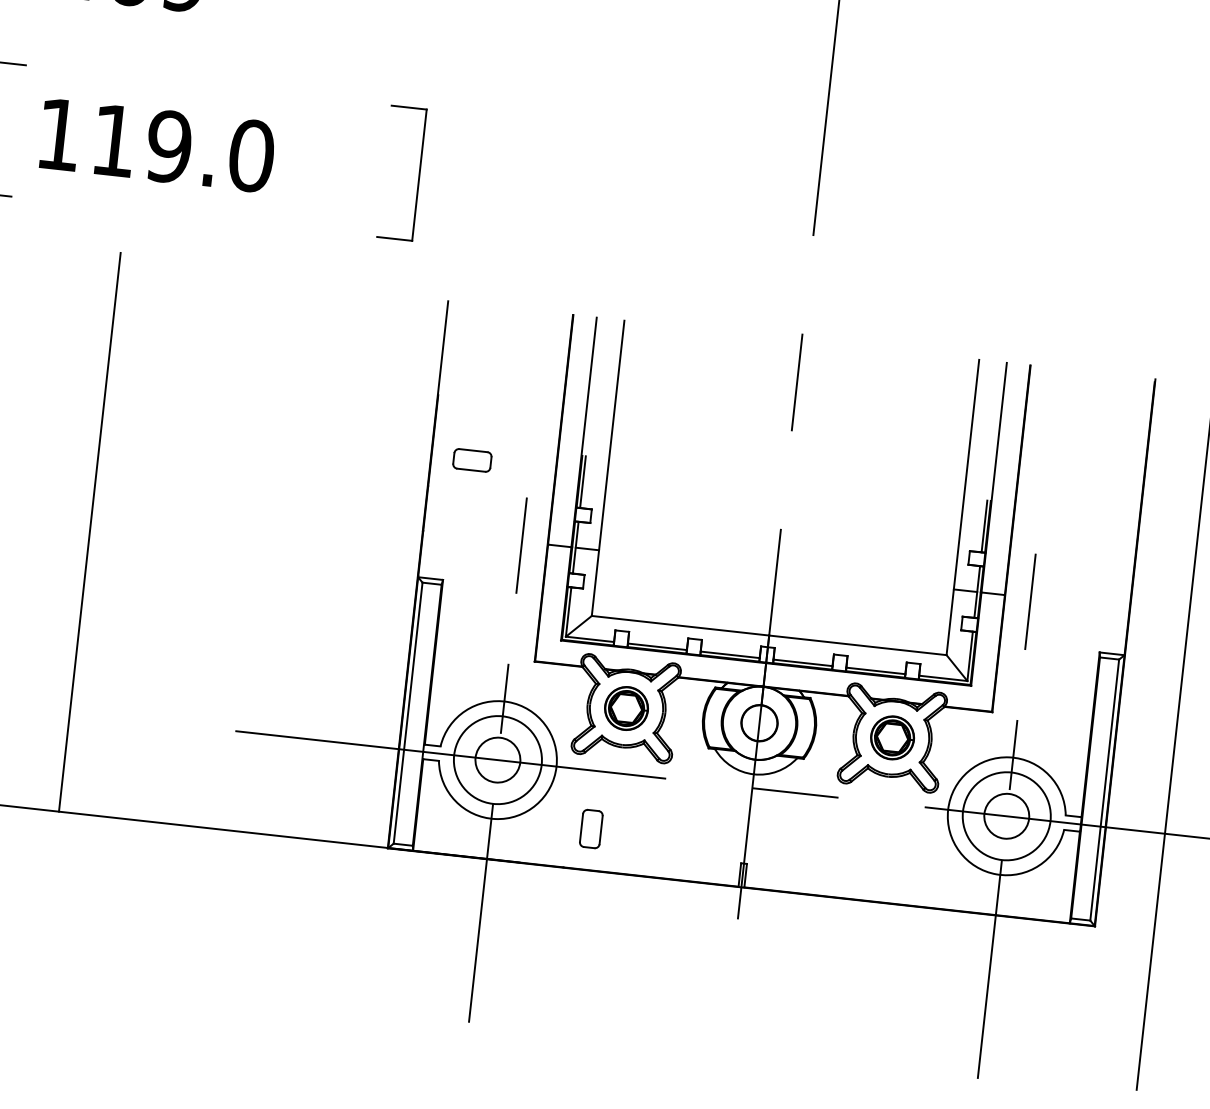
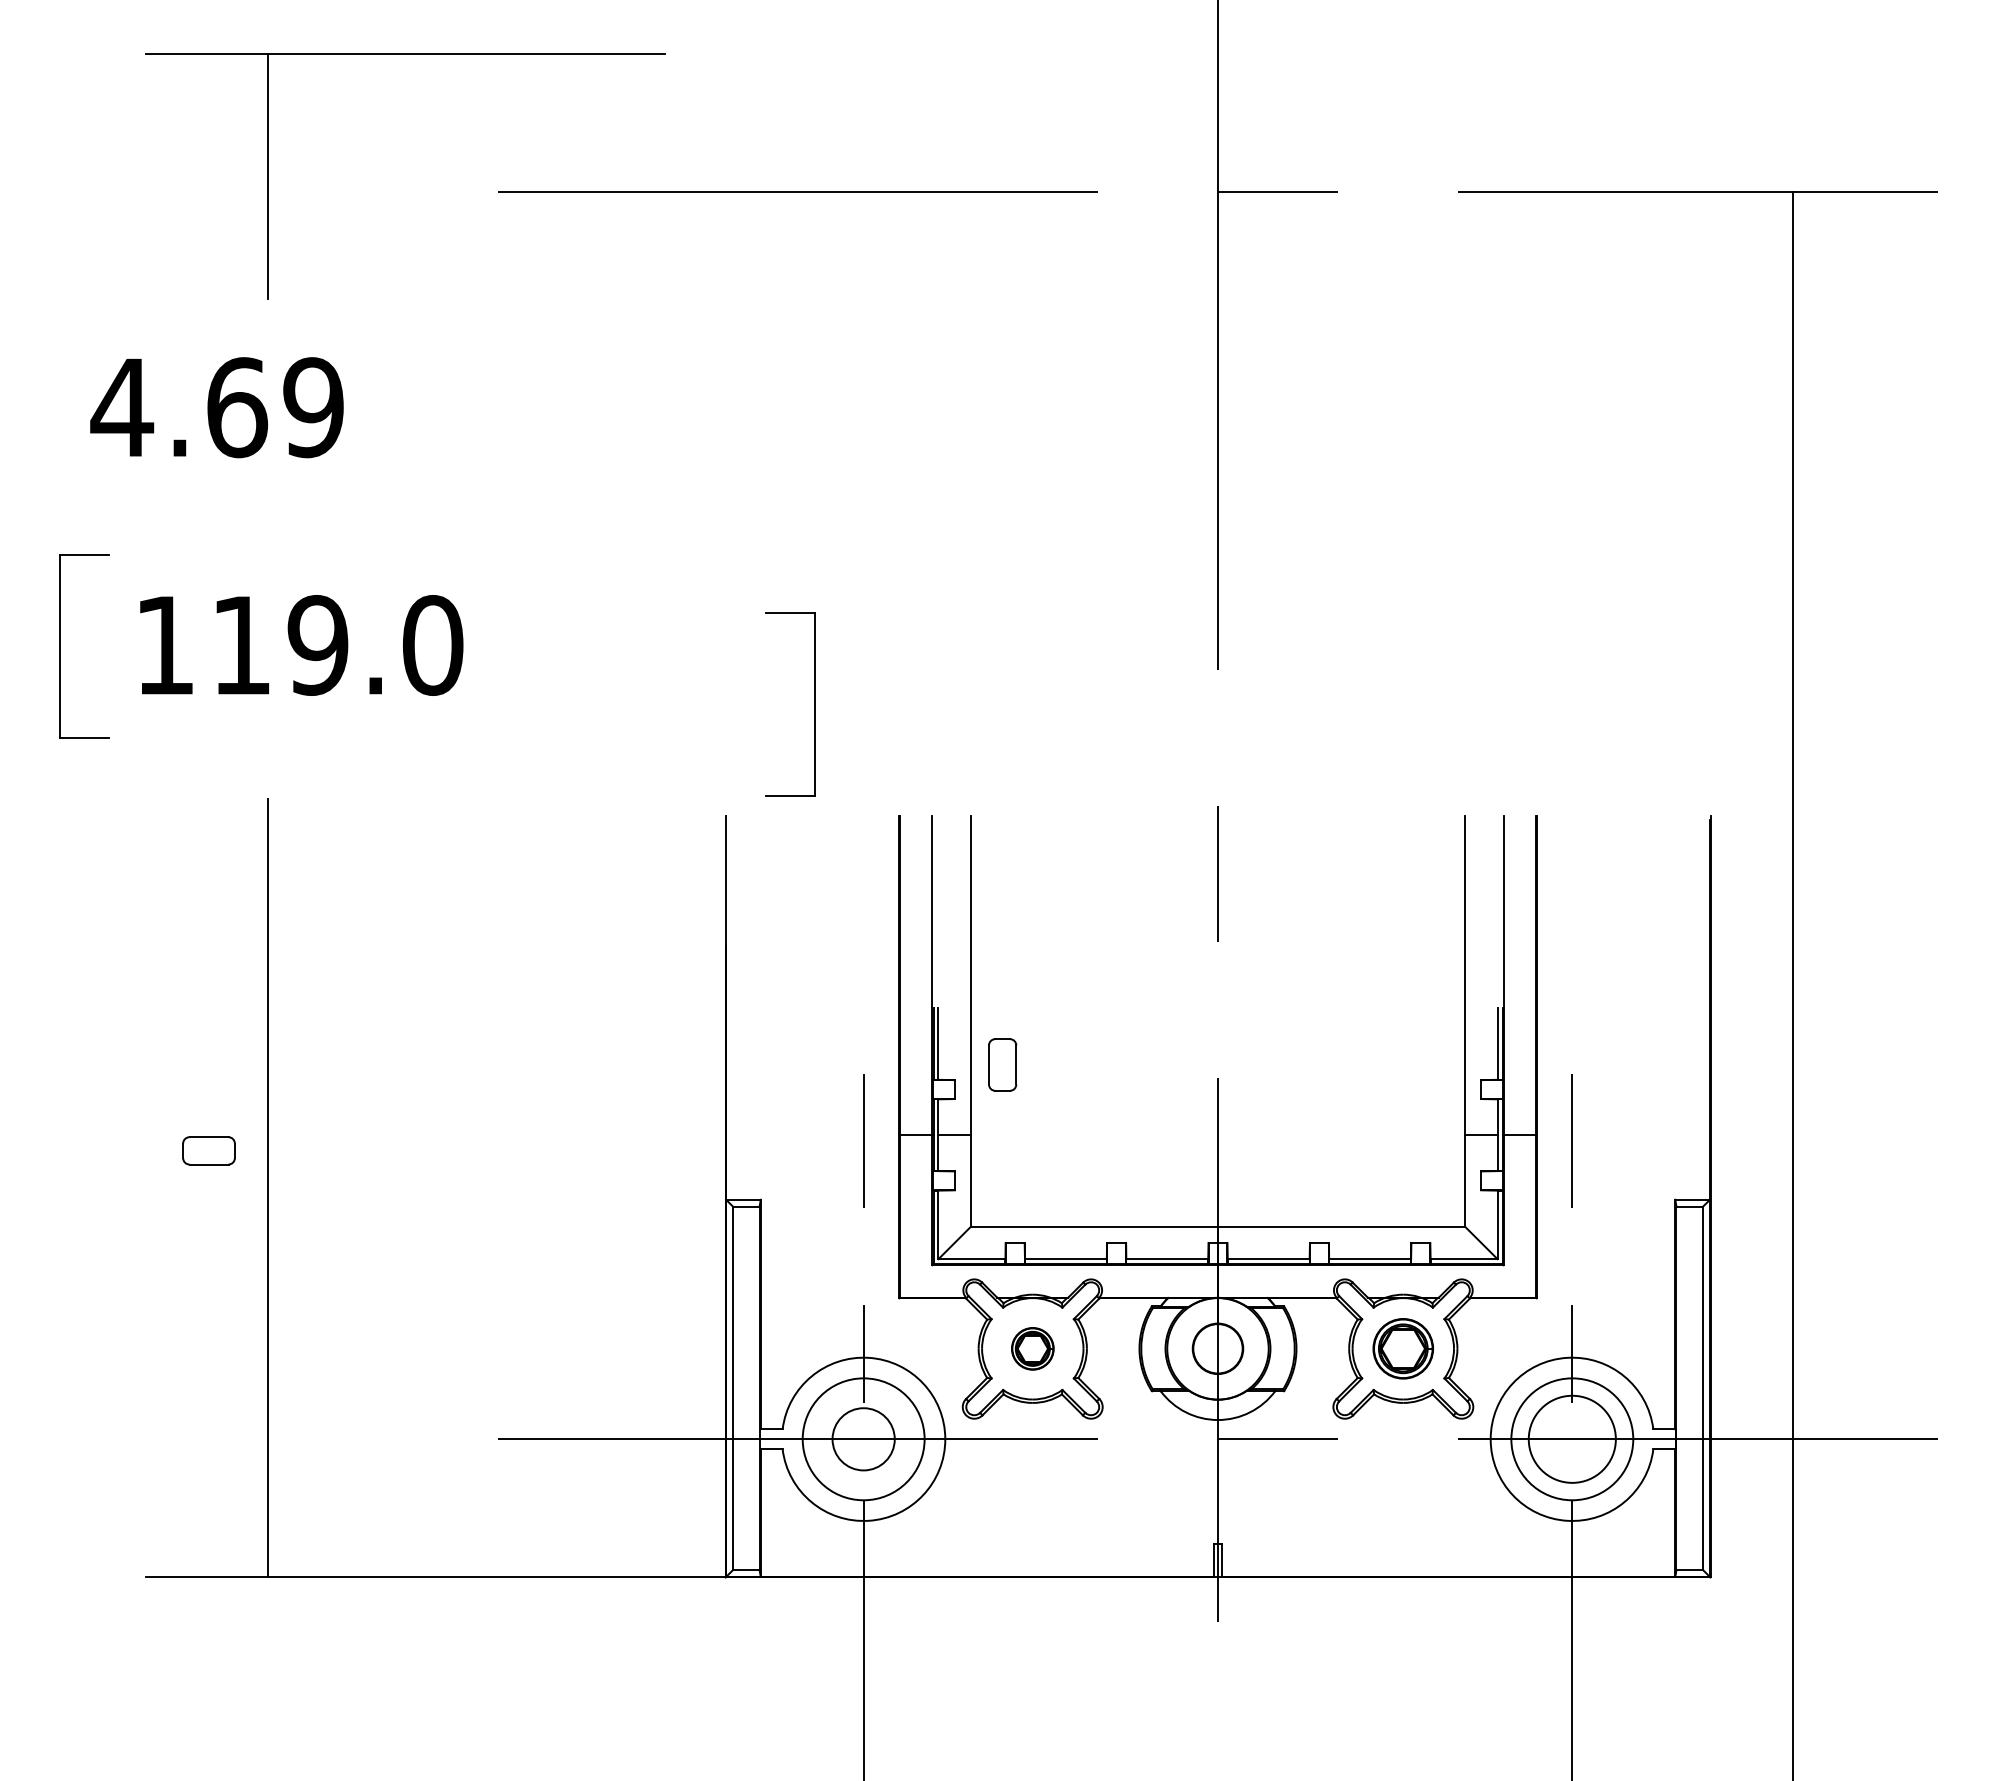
part: (419, 175) -> (814, 704), moved
part: (472, 460) -> (208, 1150), moved
part: (626, 708) -> (1032, 1348), size x0.7
circle: (1006, 816) -> (1572, 1439), size x1.4
part: (591, 828) -> (1002, 1064), moved

